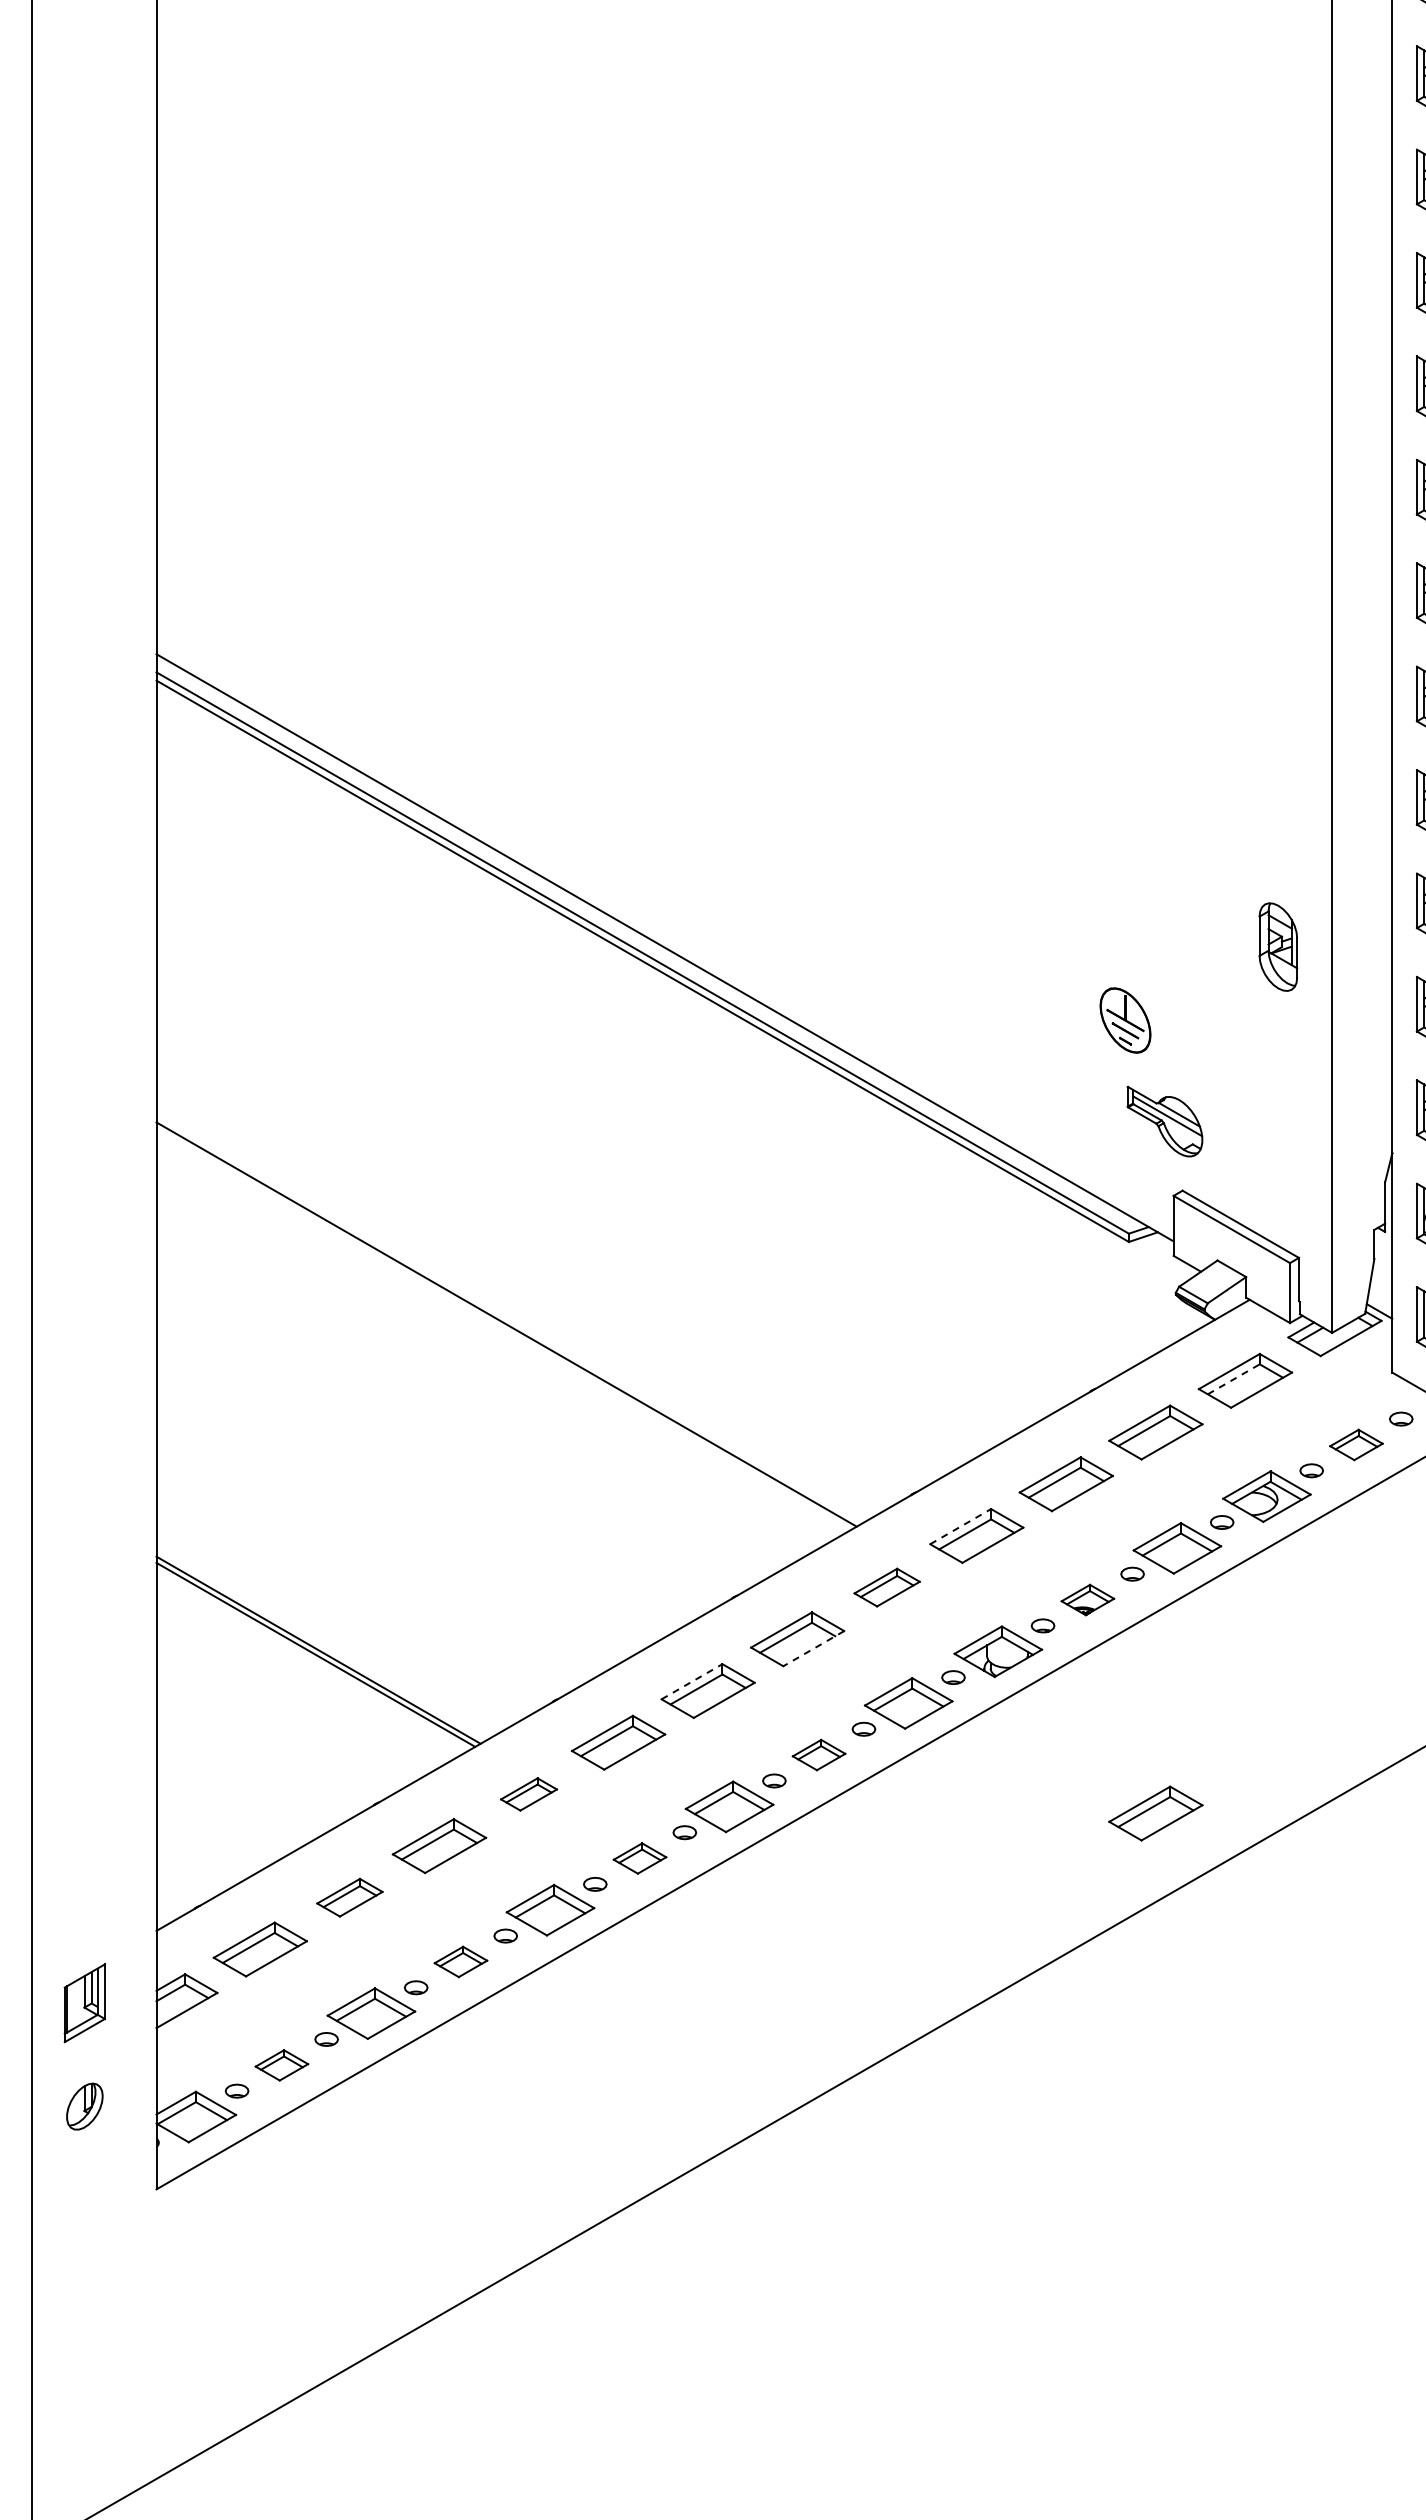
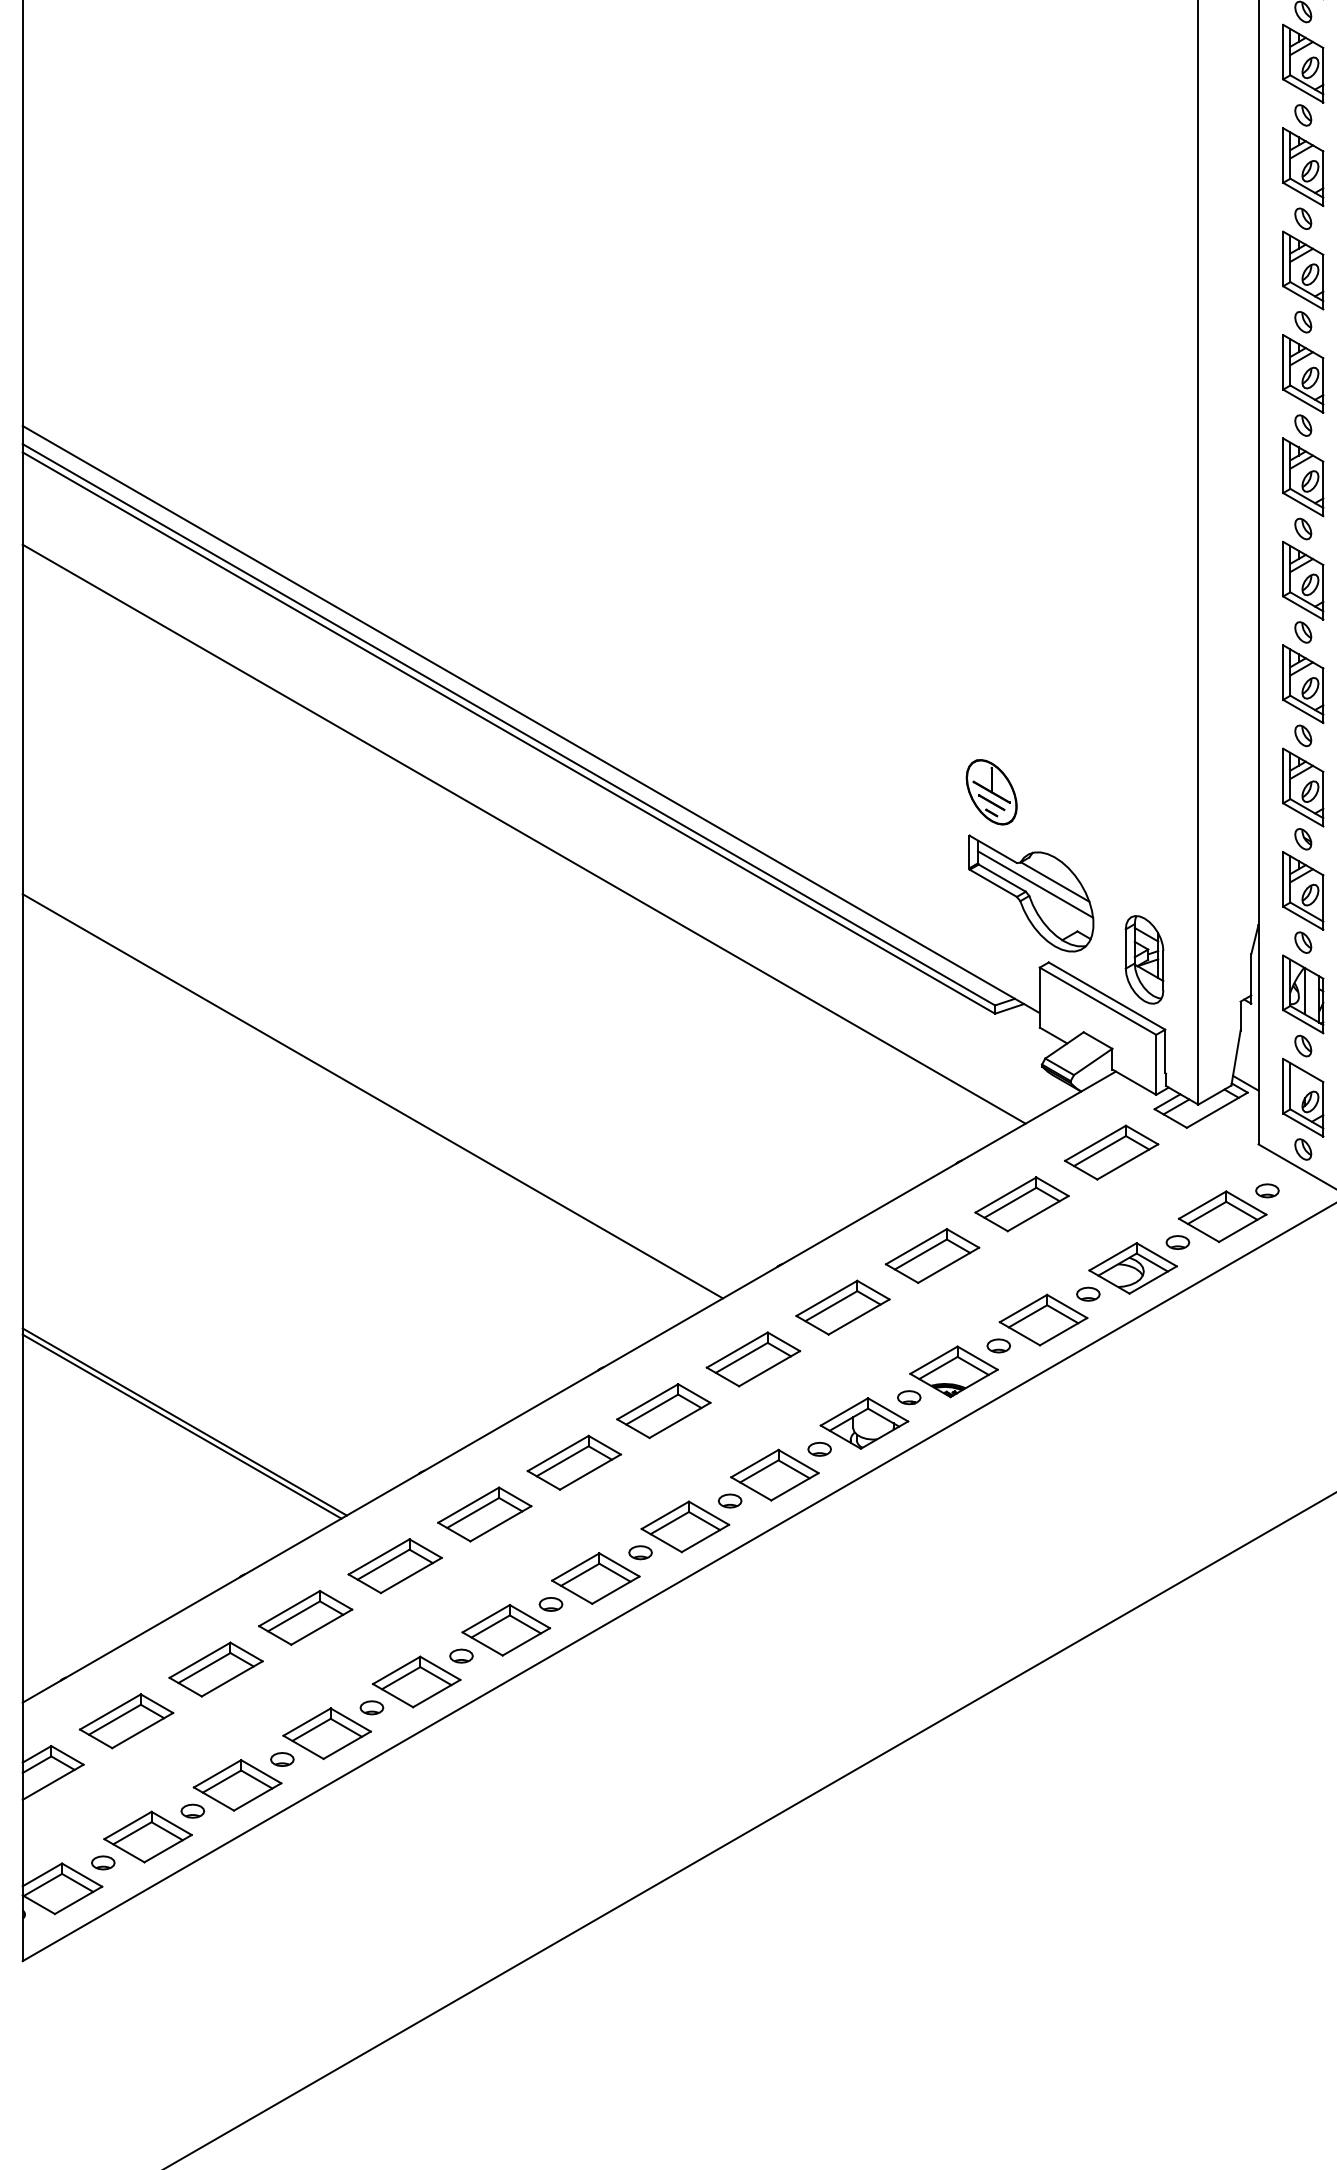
part: (1278, 946) -> (1144, 959), moved
line: (657, 1061) -> (523, 833), added
part: (1164, 1121) -> (1030, 893), size x1.67
line: (1233, 1379) -> (1099, 1151), dashed -> solid
part: (1356, 1444) -> (1222, 1216), size x1.67
line: (961, 1526) -> (827, 1298), dashed -> solid
part: (886, 1587) -> (752, 1359), size x1.43
part: (1087, 1599) -> (953, 1371), size x1.67
line: (813, 1648) -> (679, 1420), dashed -> solid
line: (692, 1681) -> (558, 1453), dashed -> solid
part: (818, 1754) -> (684, 1526), size x1.67
part: (528, 1794) -> (394, 1566), size x1.67
part: (1155, 1813) -> (1021, 1585), removed
part: (639, 1858) -> (505, 1630), size x1.67
part: (349, 1897) -> (215, 1669), size x1.43
part: (460, 1961) -> (326, 1733), size x1.67
part: (281, 2065) -> (147, 1837), size x1.67

